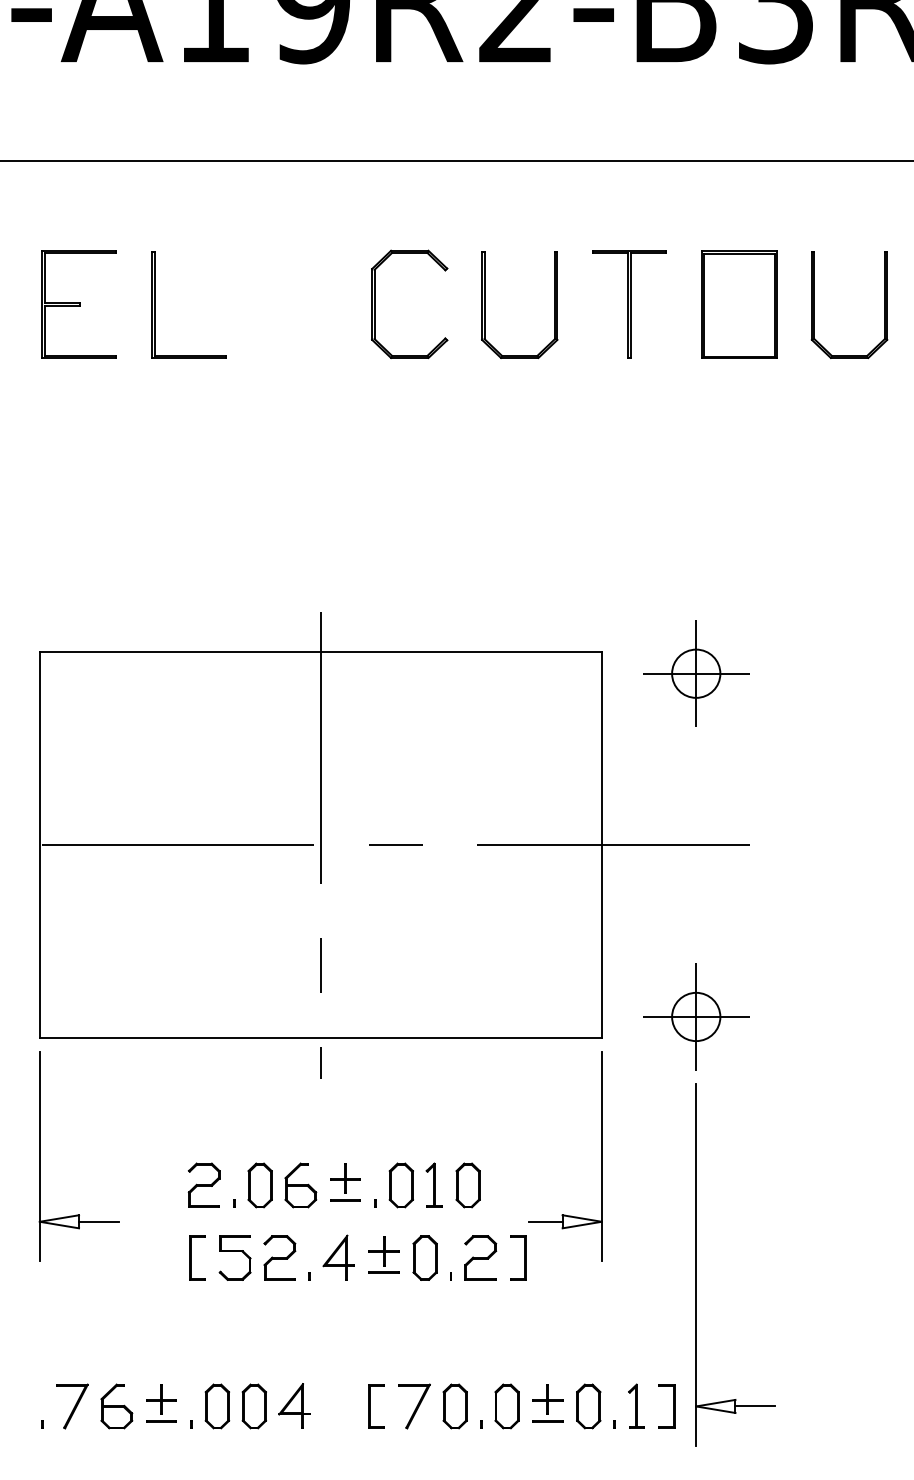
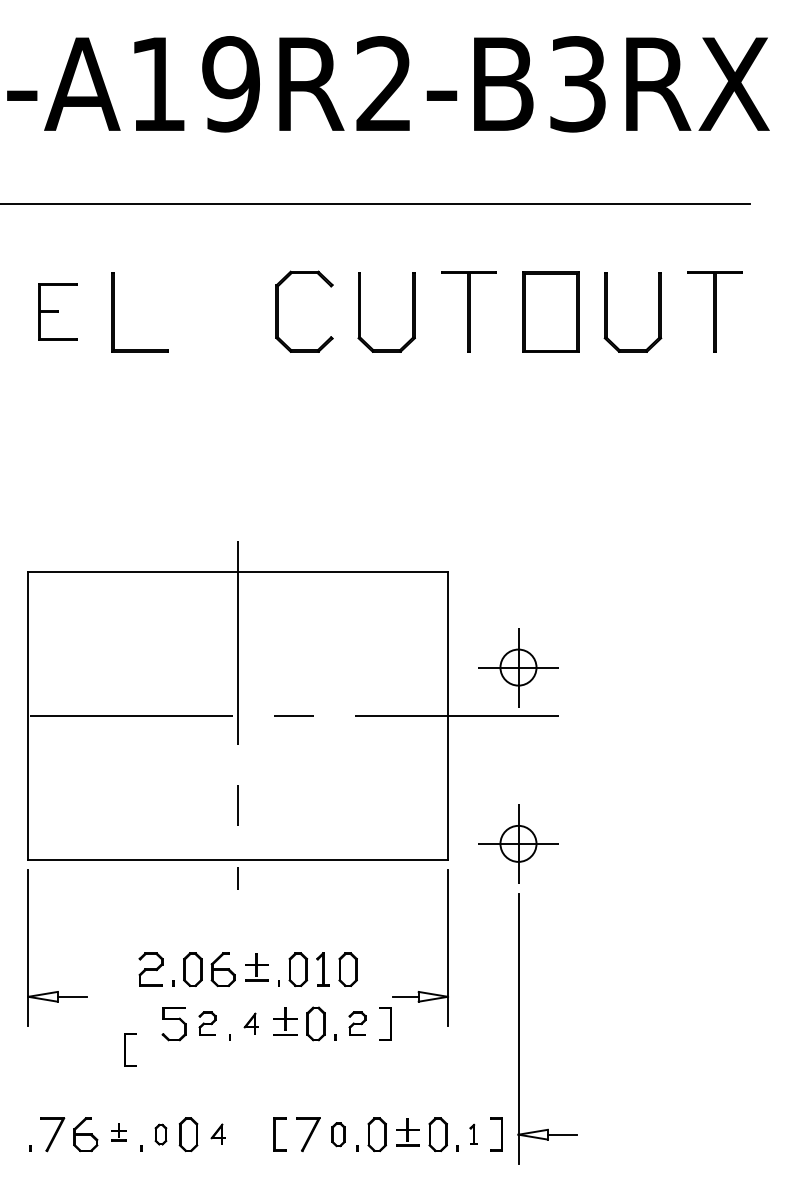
part: (78, 304) -> (57, 311), size x0.7
part: (696, 673) -> (518, 667), moved
part: (198, 1257) -> (130, 1049), moved
part: (279, 1257) -> (207, 1023), size x0.7
part: (338, 1257) -> (251, 1023), size x0.6
part: (480, 1257) -> (357, 1023), size x0.7
part: (160, 1403) -> (118, 1132), size x0.6
part: (216, 1406) -> (160, 1134), size x0.6
part: (294, 1406) -> (218, 1134), size x0.6
part: (455, 1406) -> (338, 1134), size x0.7
part: (635, 1406) -> (473, 1134), size x0.6

